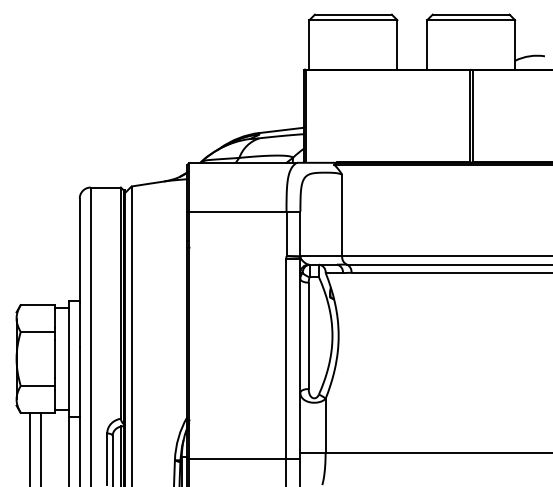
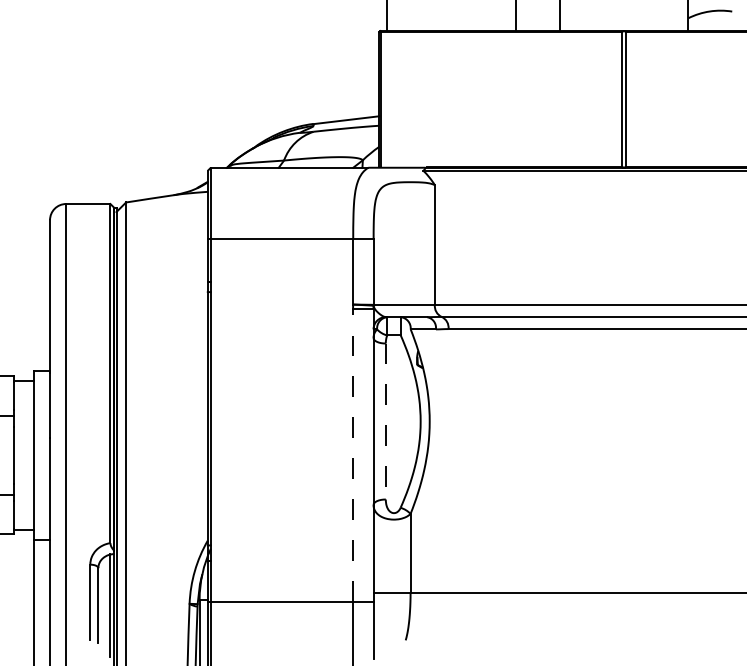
line: (308, 336) -> (385, 422), solid -> dashed
line: (286, 358) -> (353, 454), solid -> dashed

